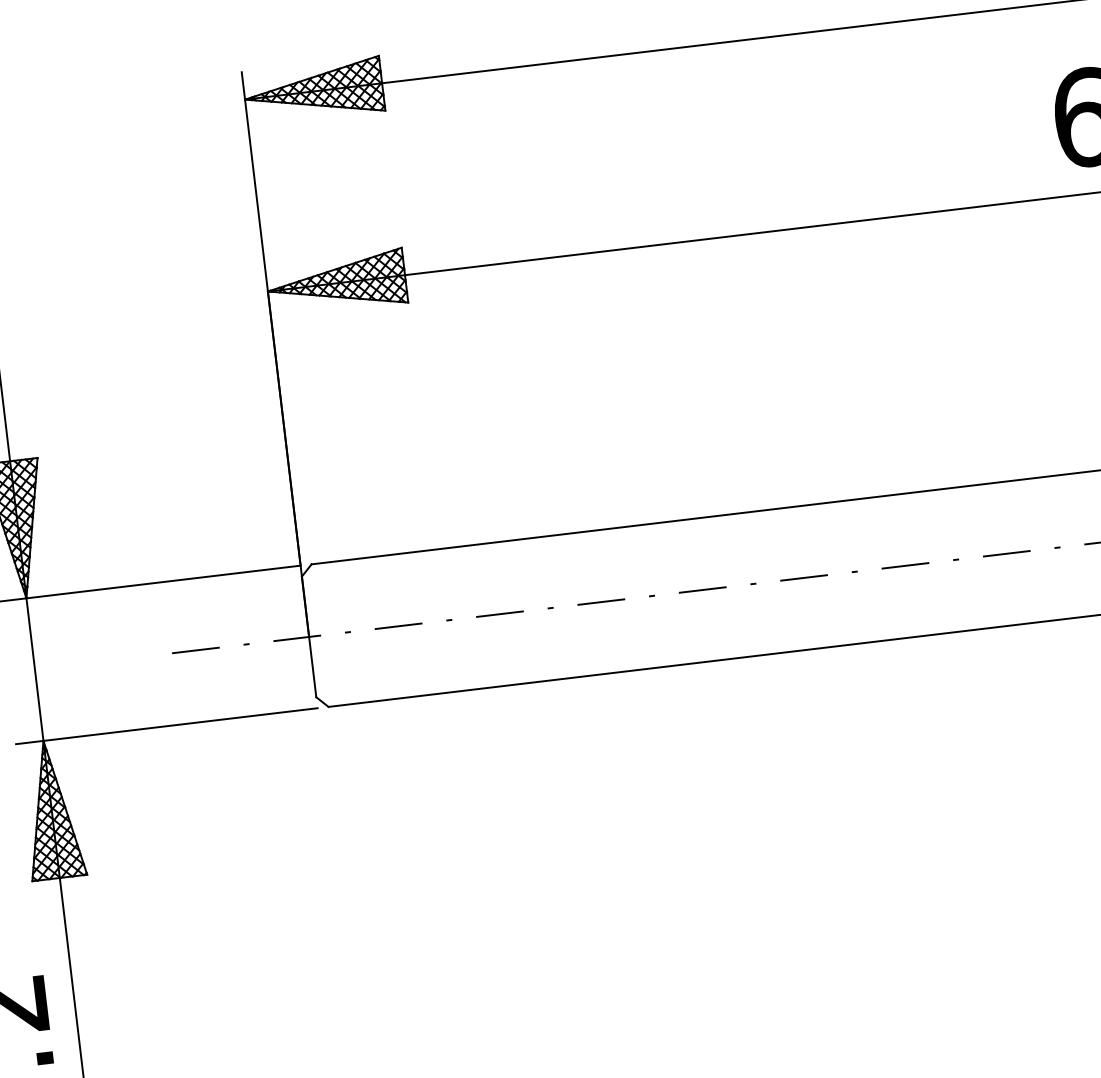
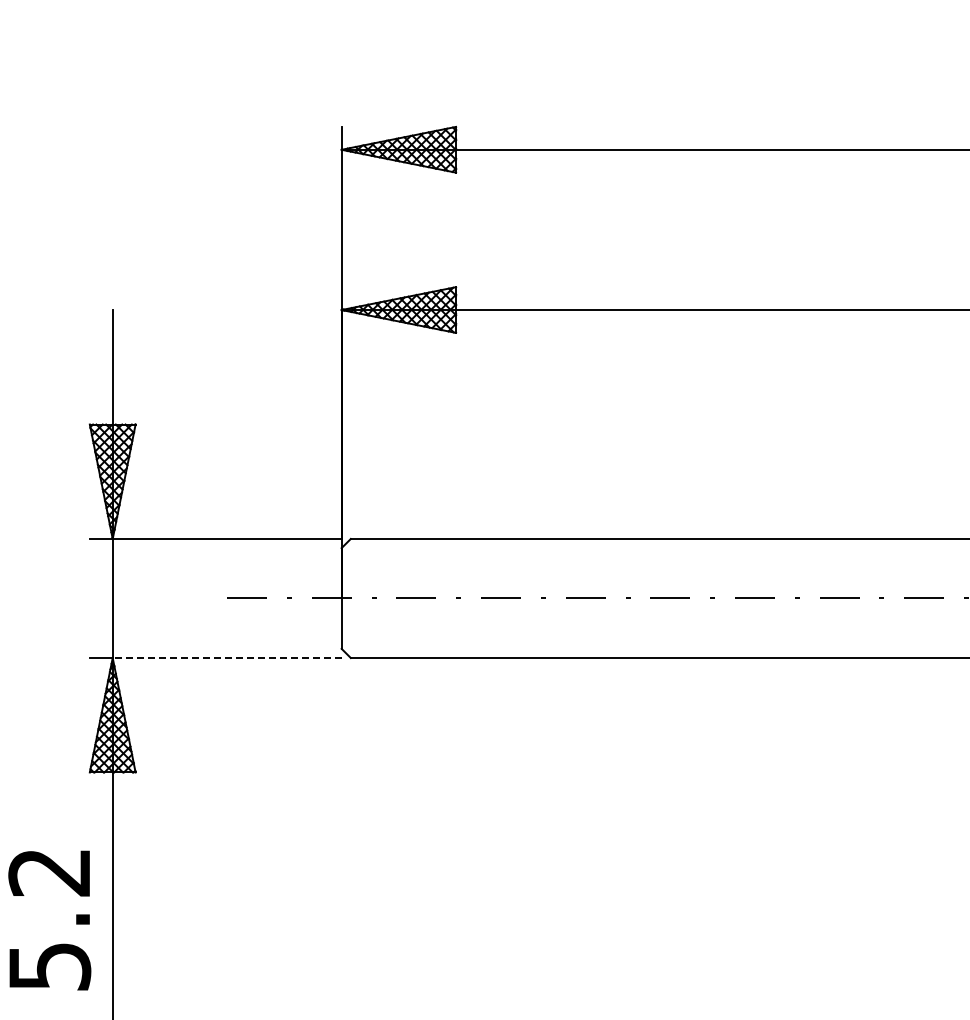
line: (179, 725) -> (226, 658), solid -> dashed

